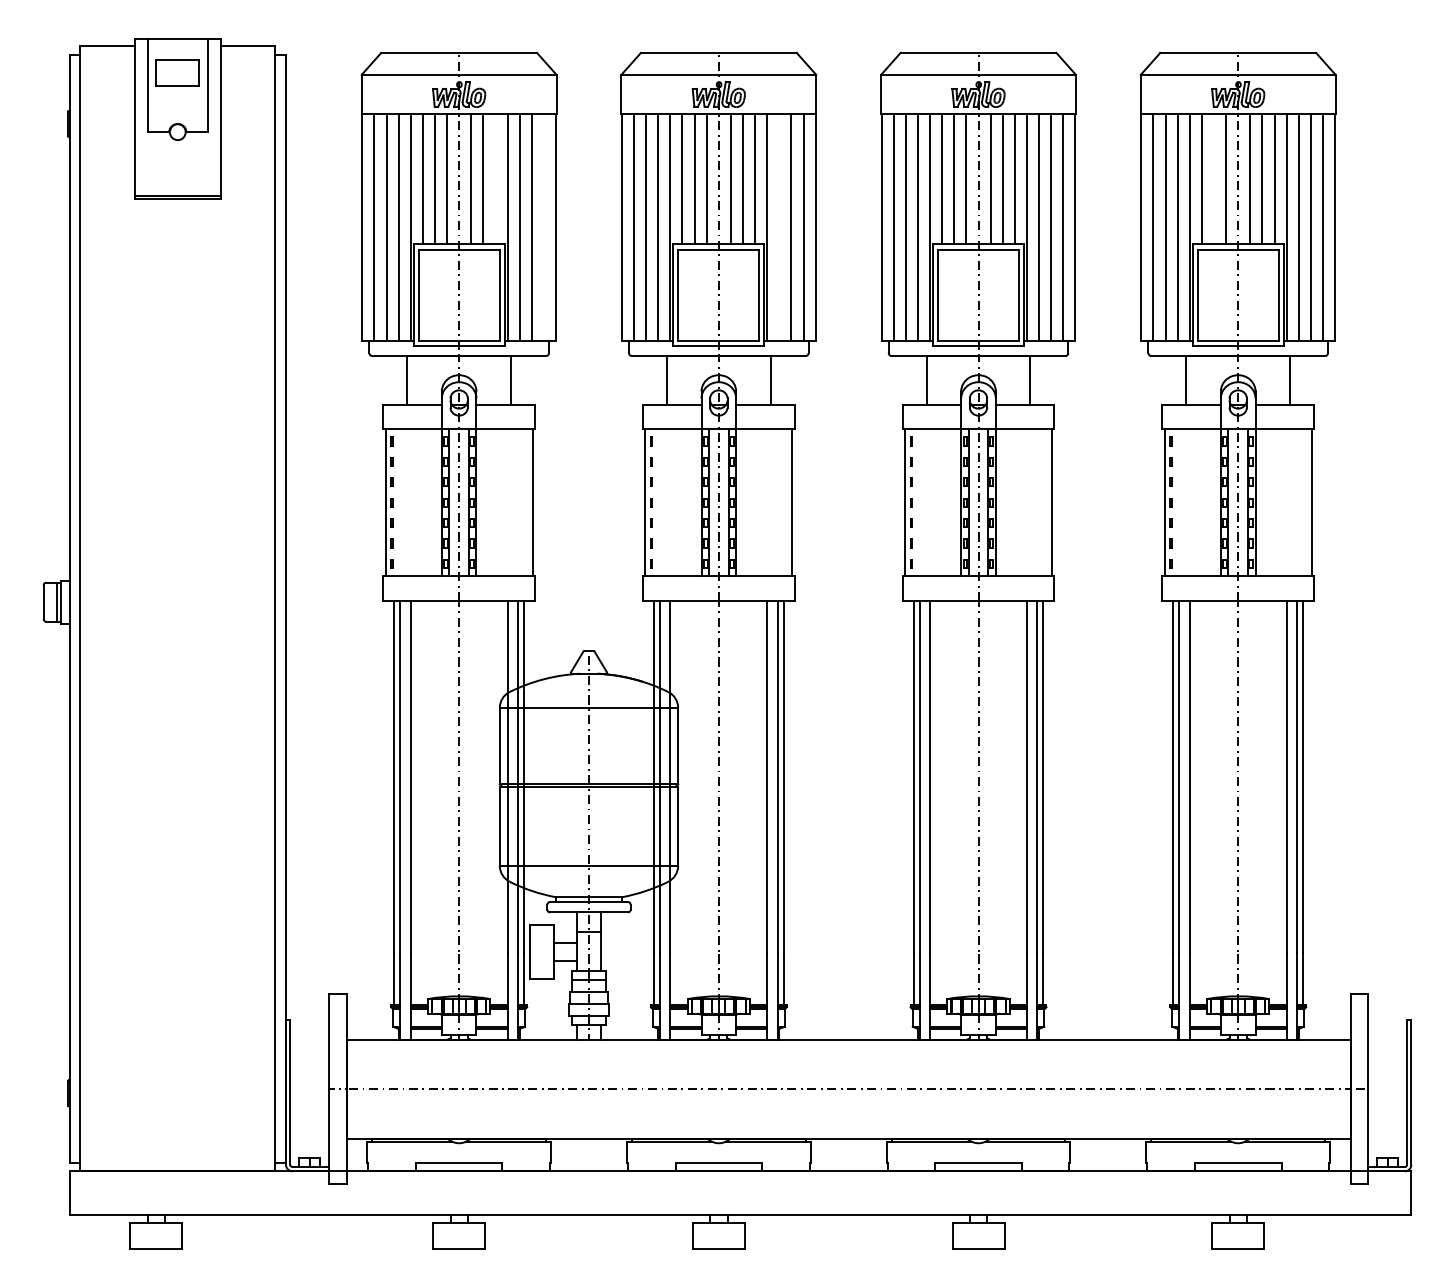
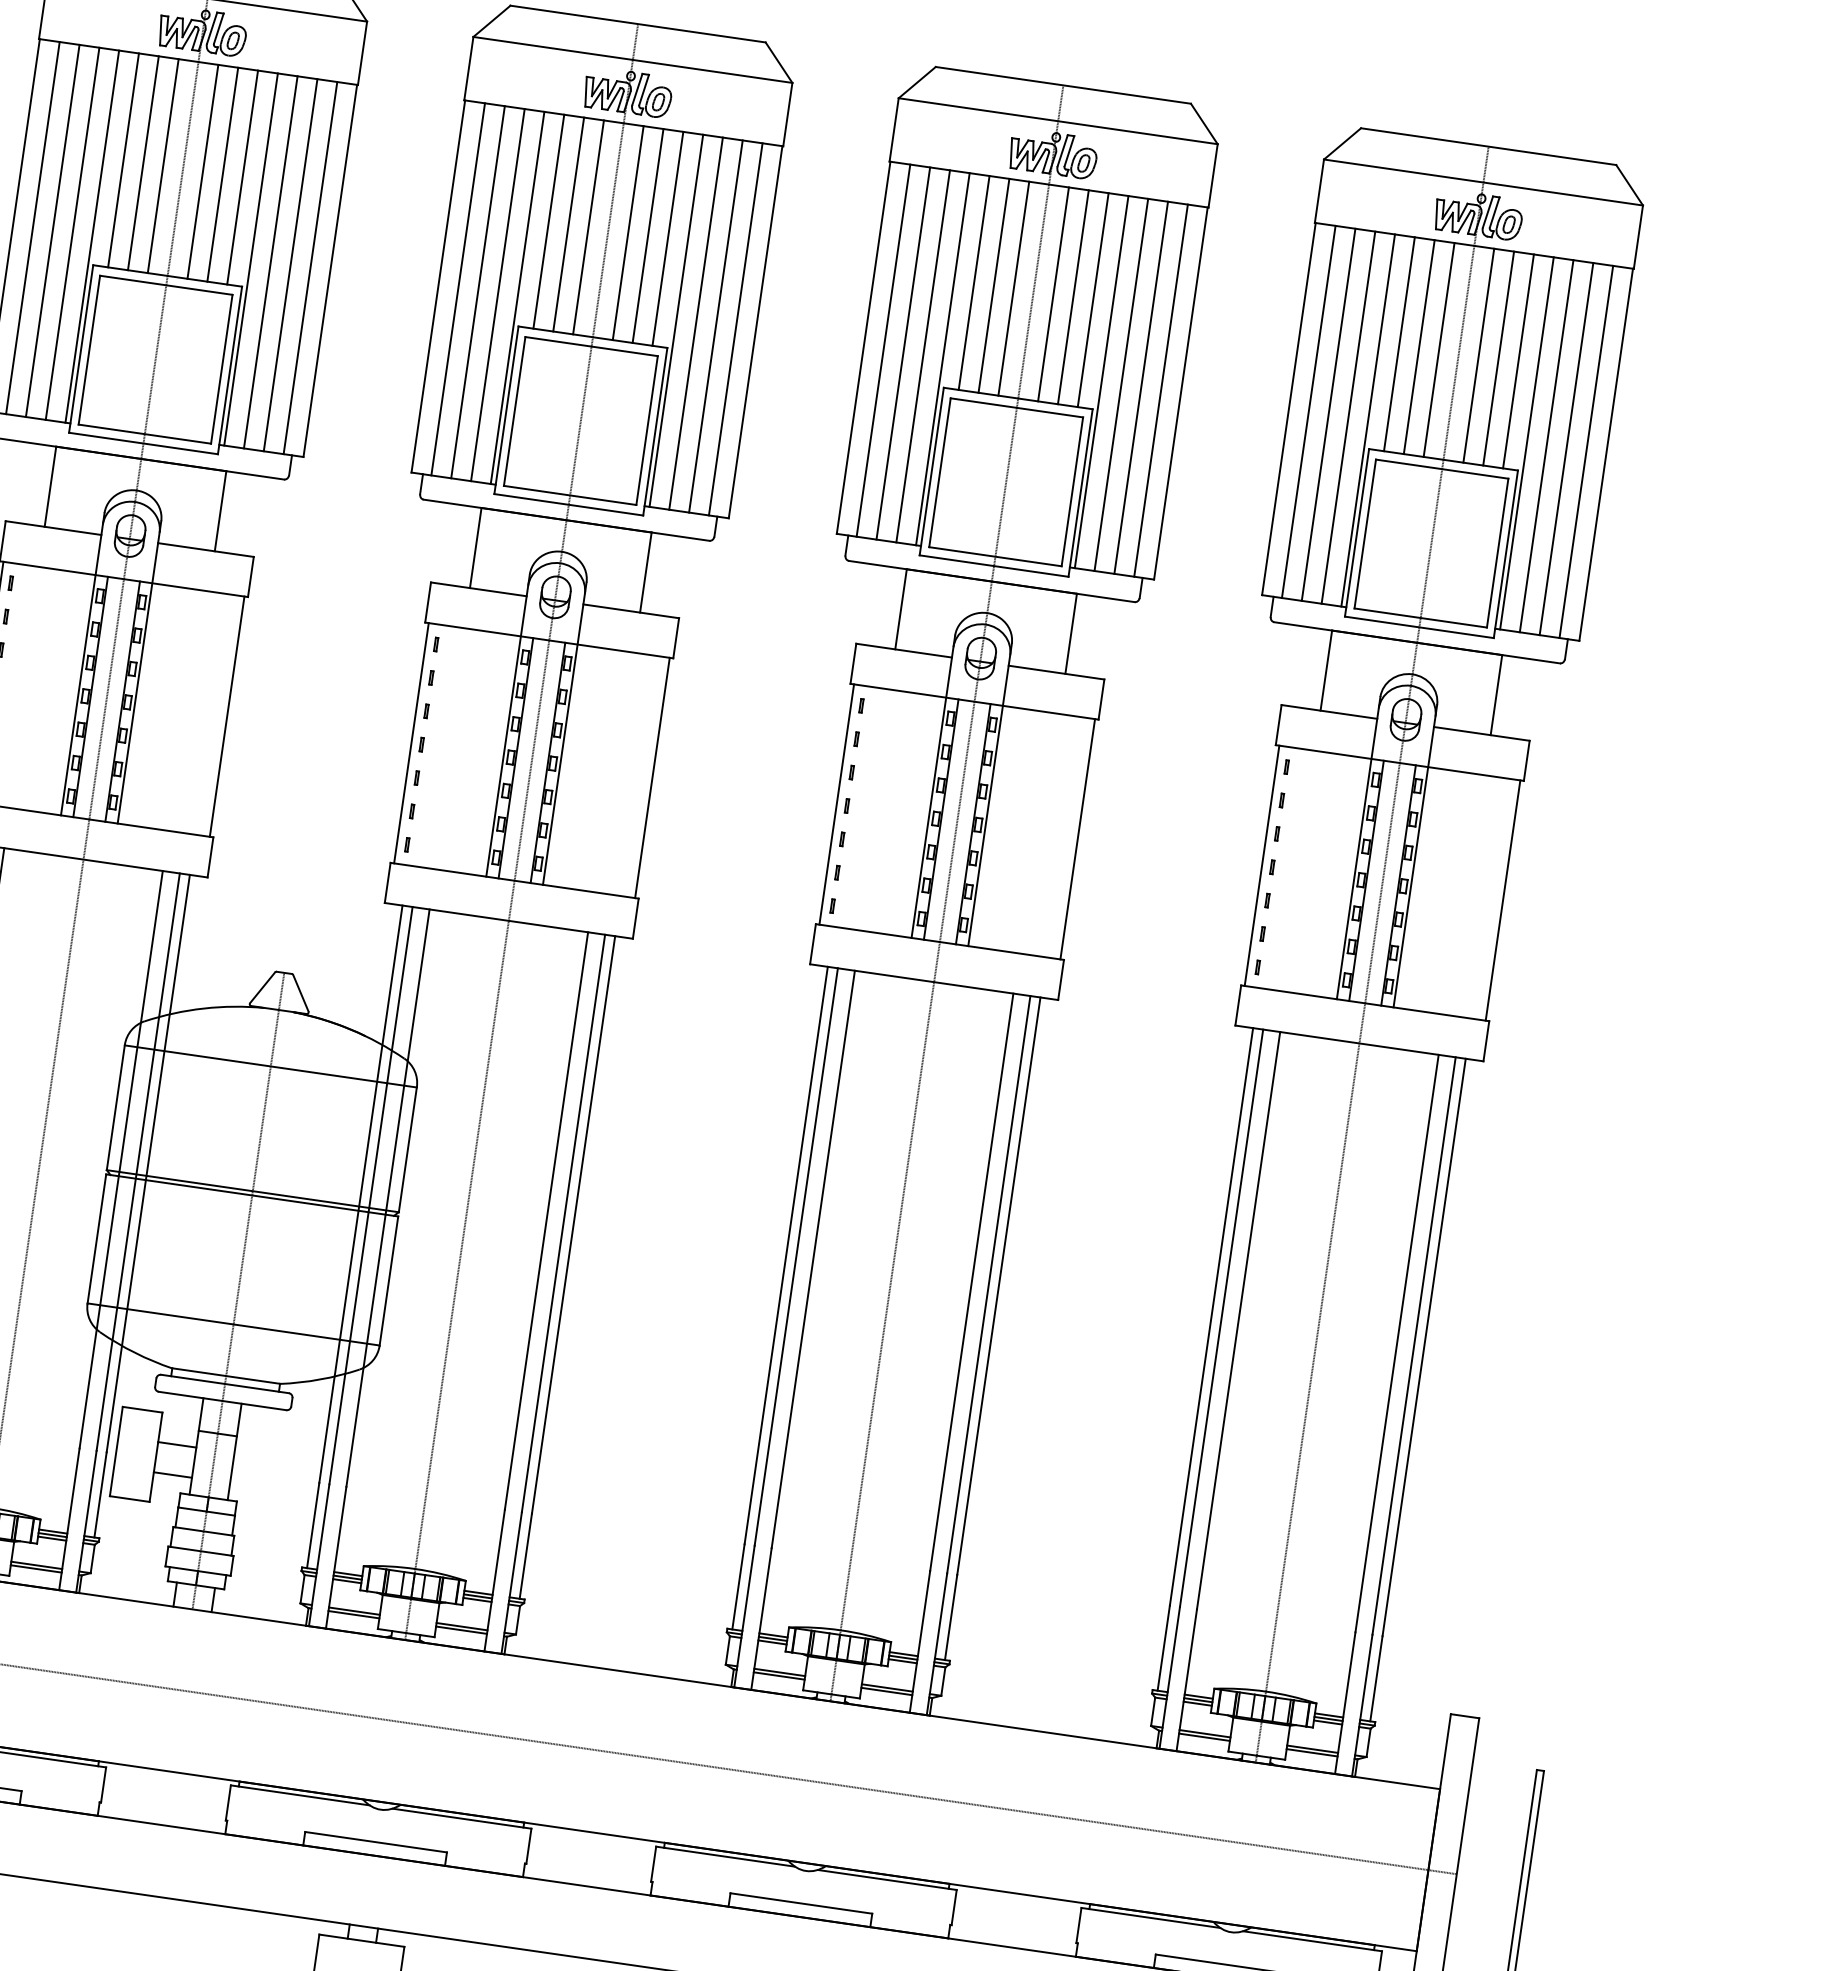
line: (495, 178) -> (242, 176), added
line: (1213, 178) -> (1418, 346), added
line: (543, 226) -> (309, 266), added
line: (779, 226) -> (696, 322), added

